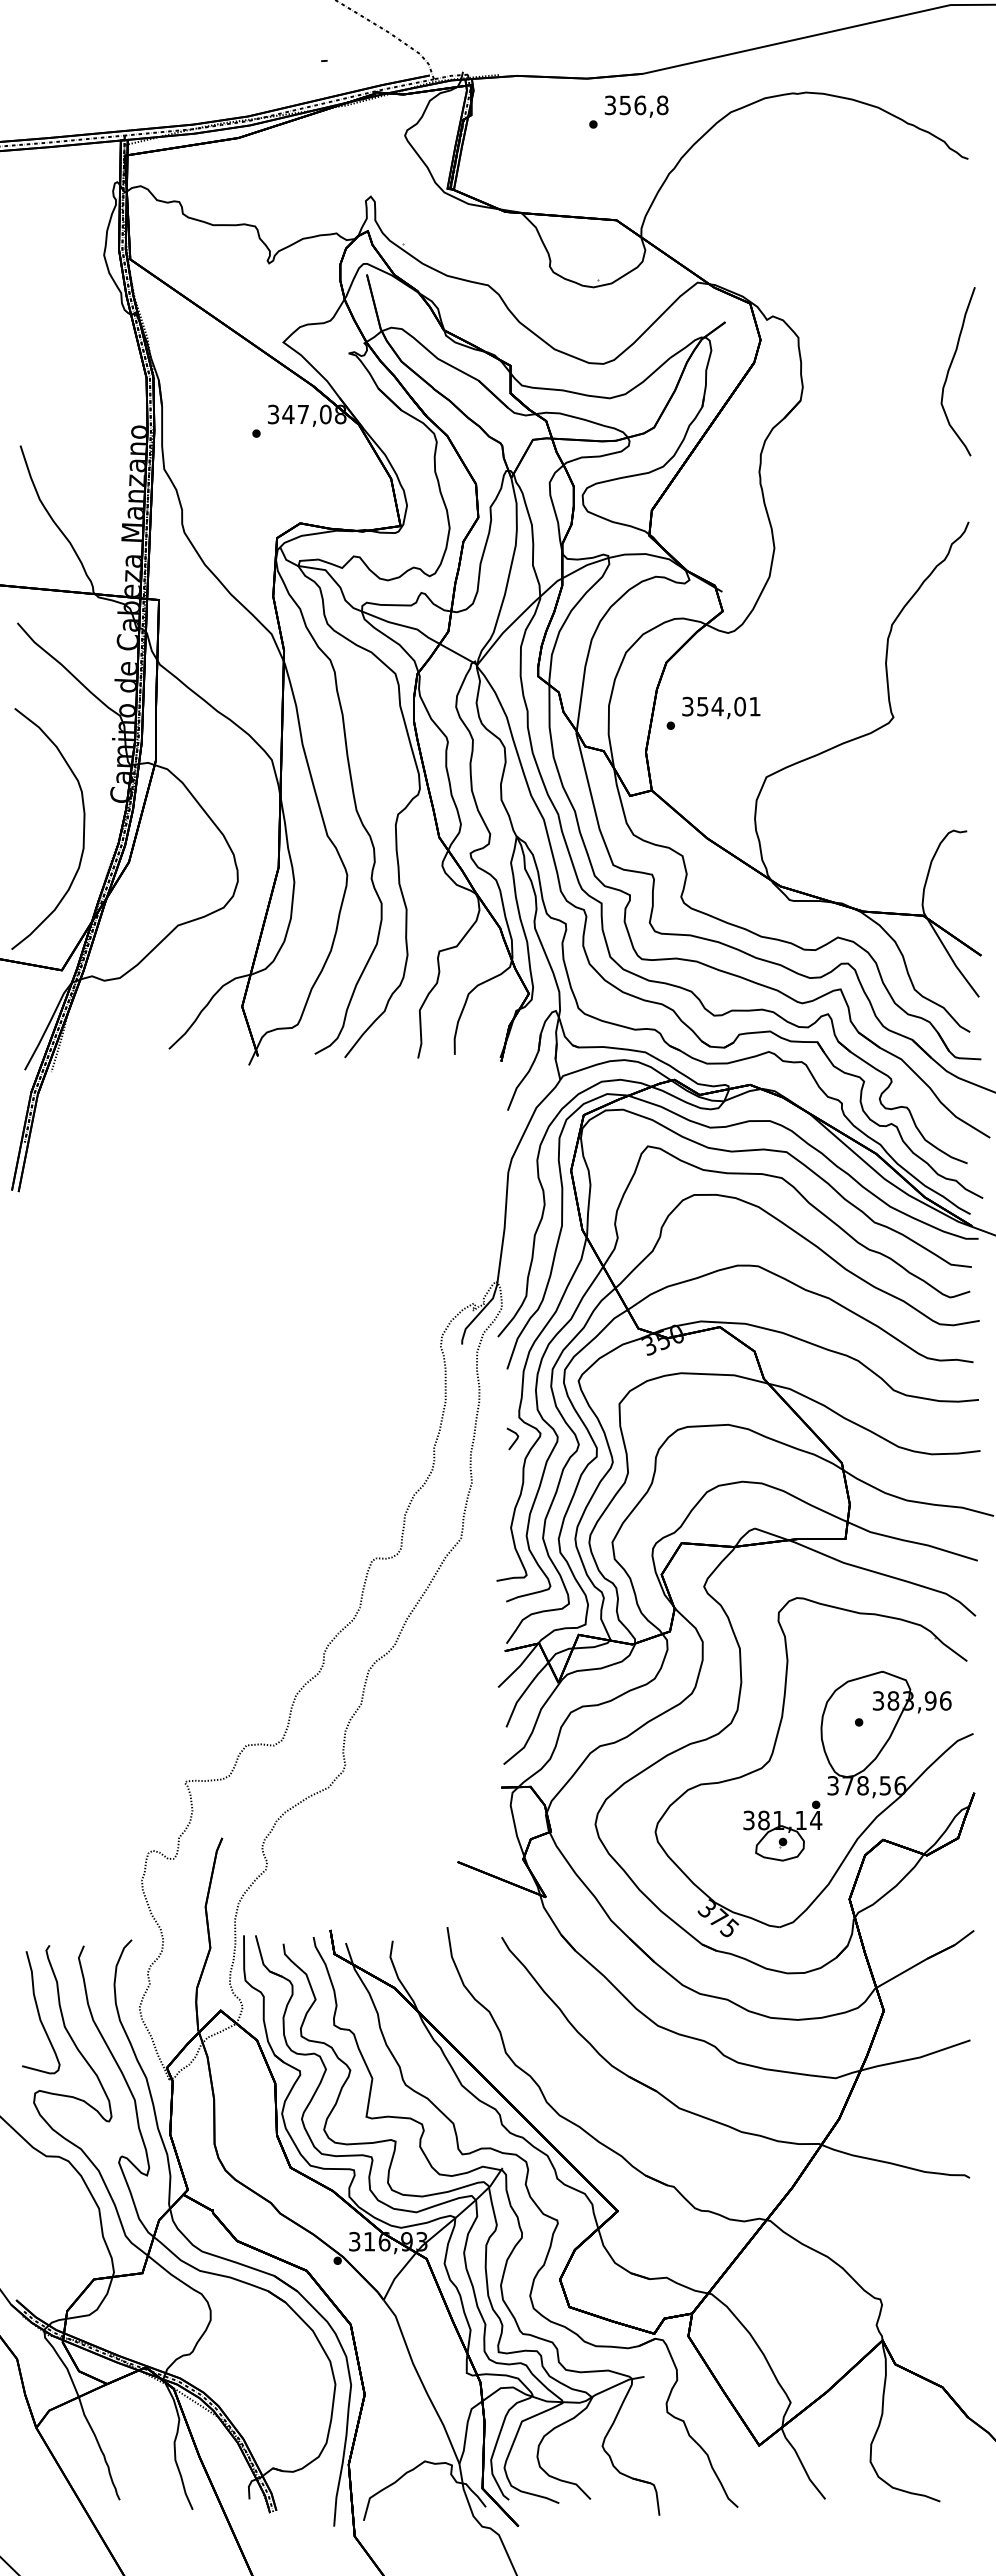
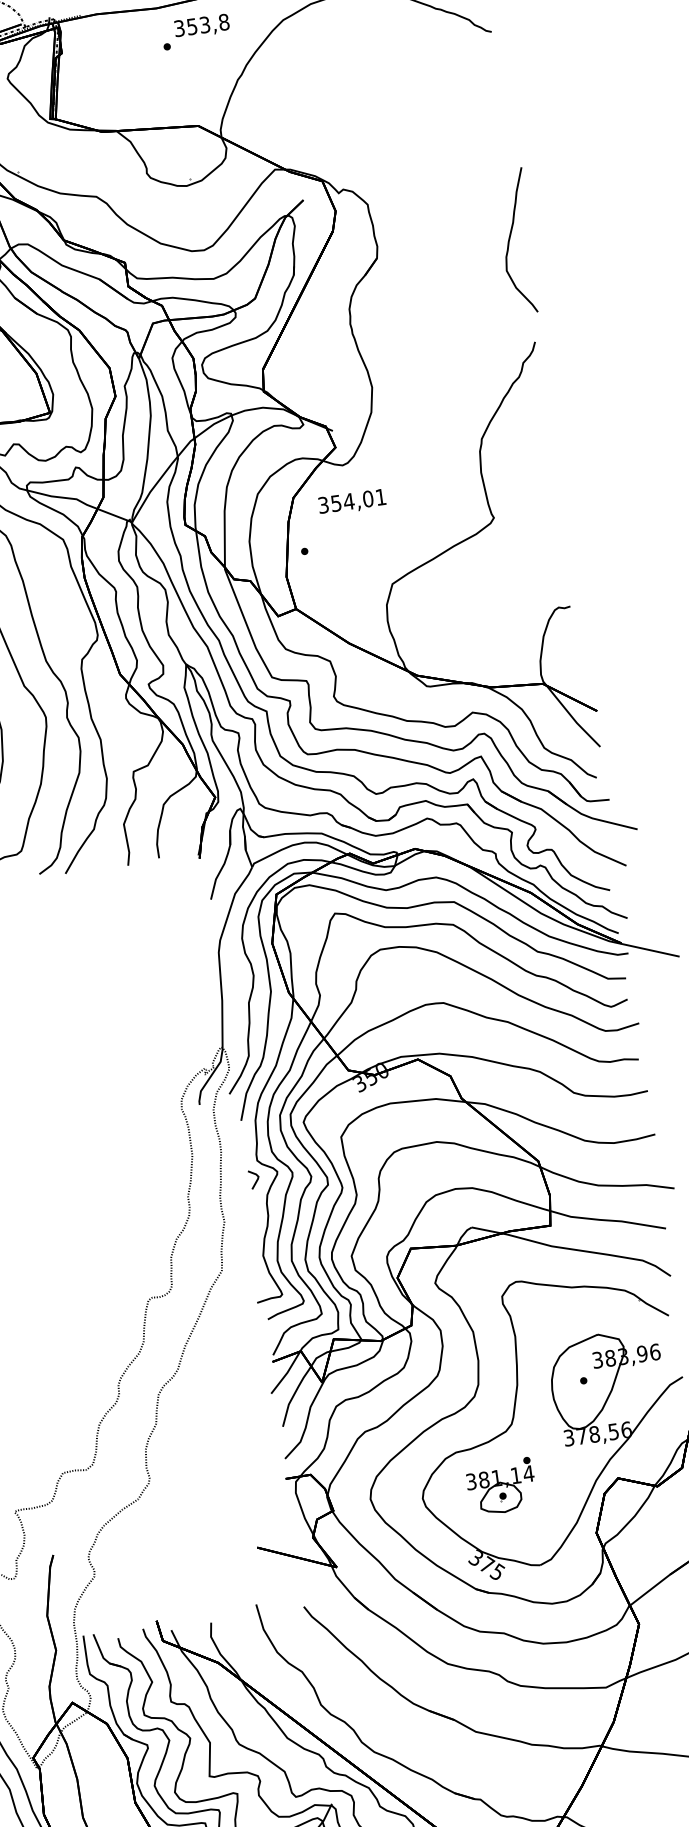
text: (640, 105) -> (205, 25), 356,8 -> 353,8
curve: (950, 368) -> (510, 239), moved
text: (721, 707) -> (352, 501), moved
part: (782, 1830) -> (501, 1486), moved

